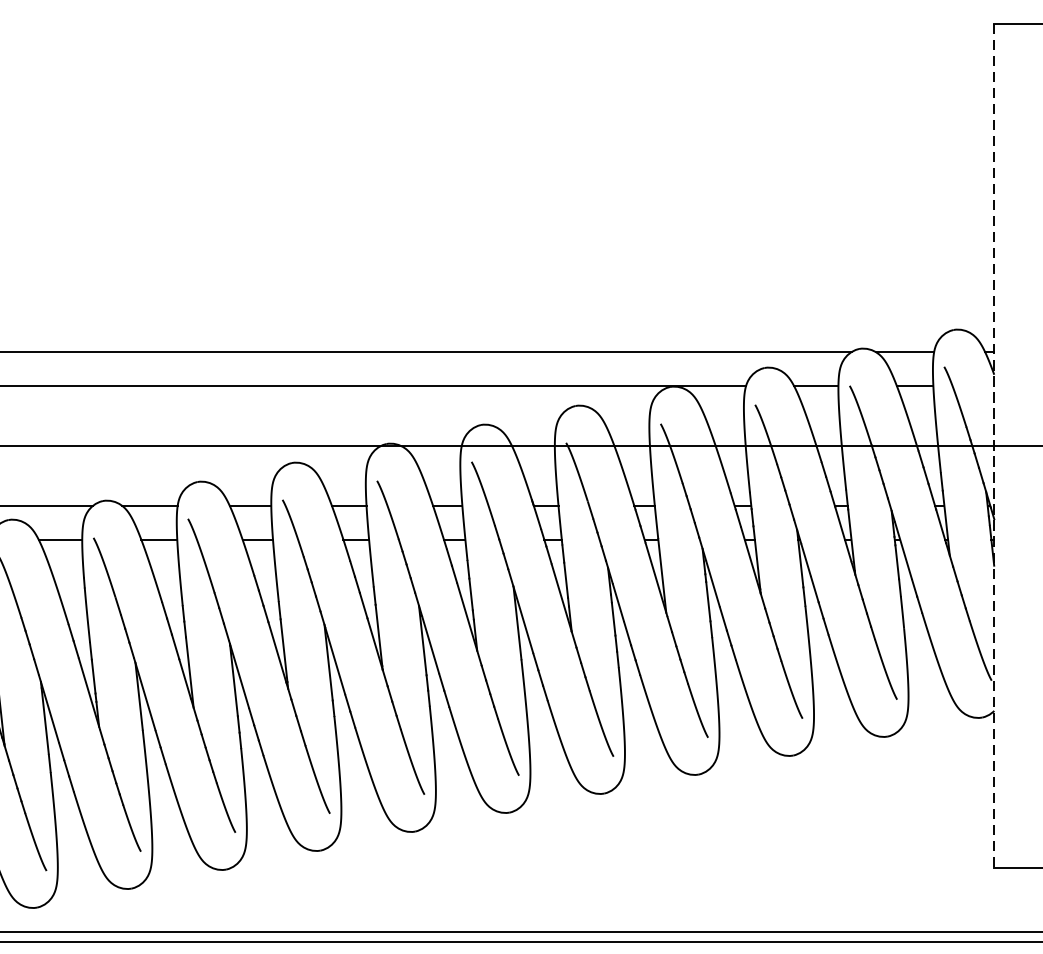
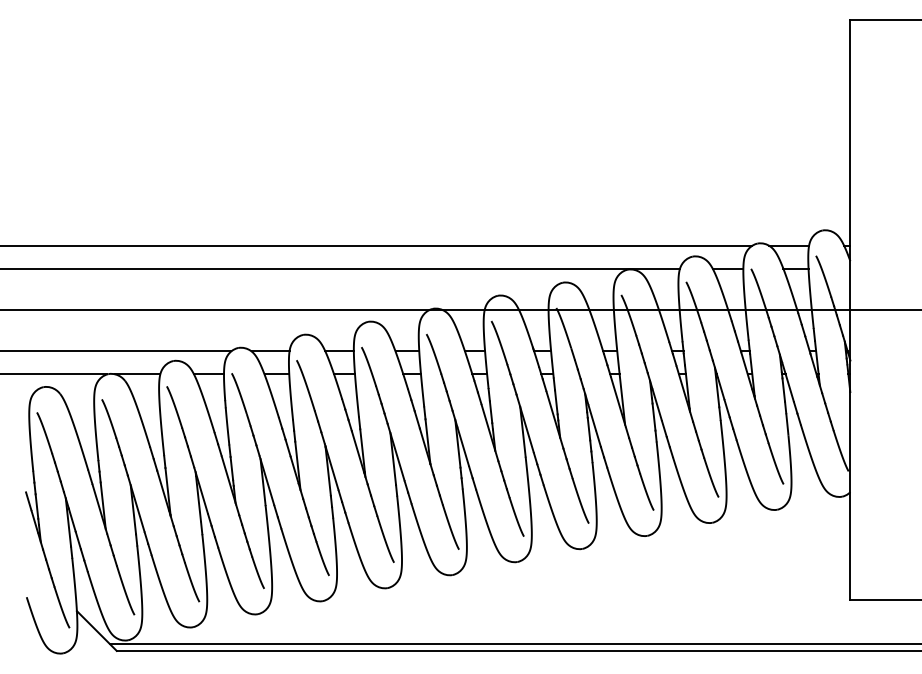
line: (994, 446) -> (850, 310), dashed -> solid

